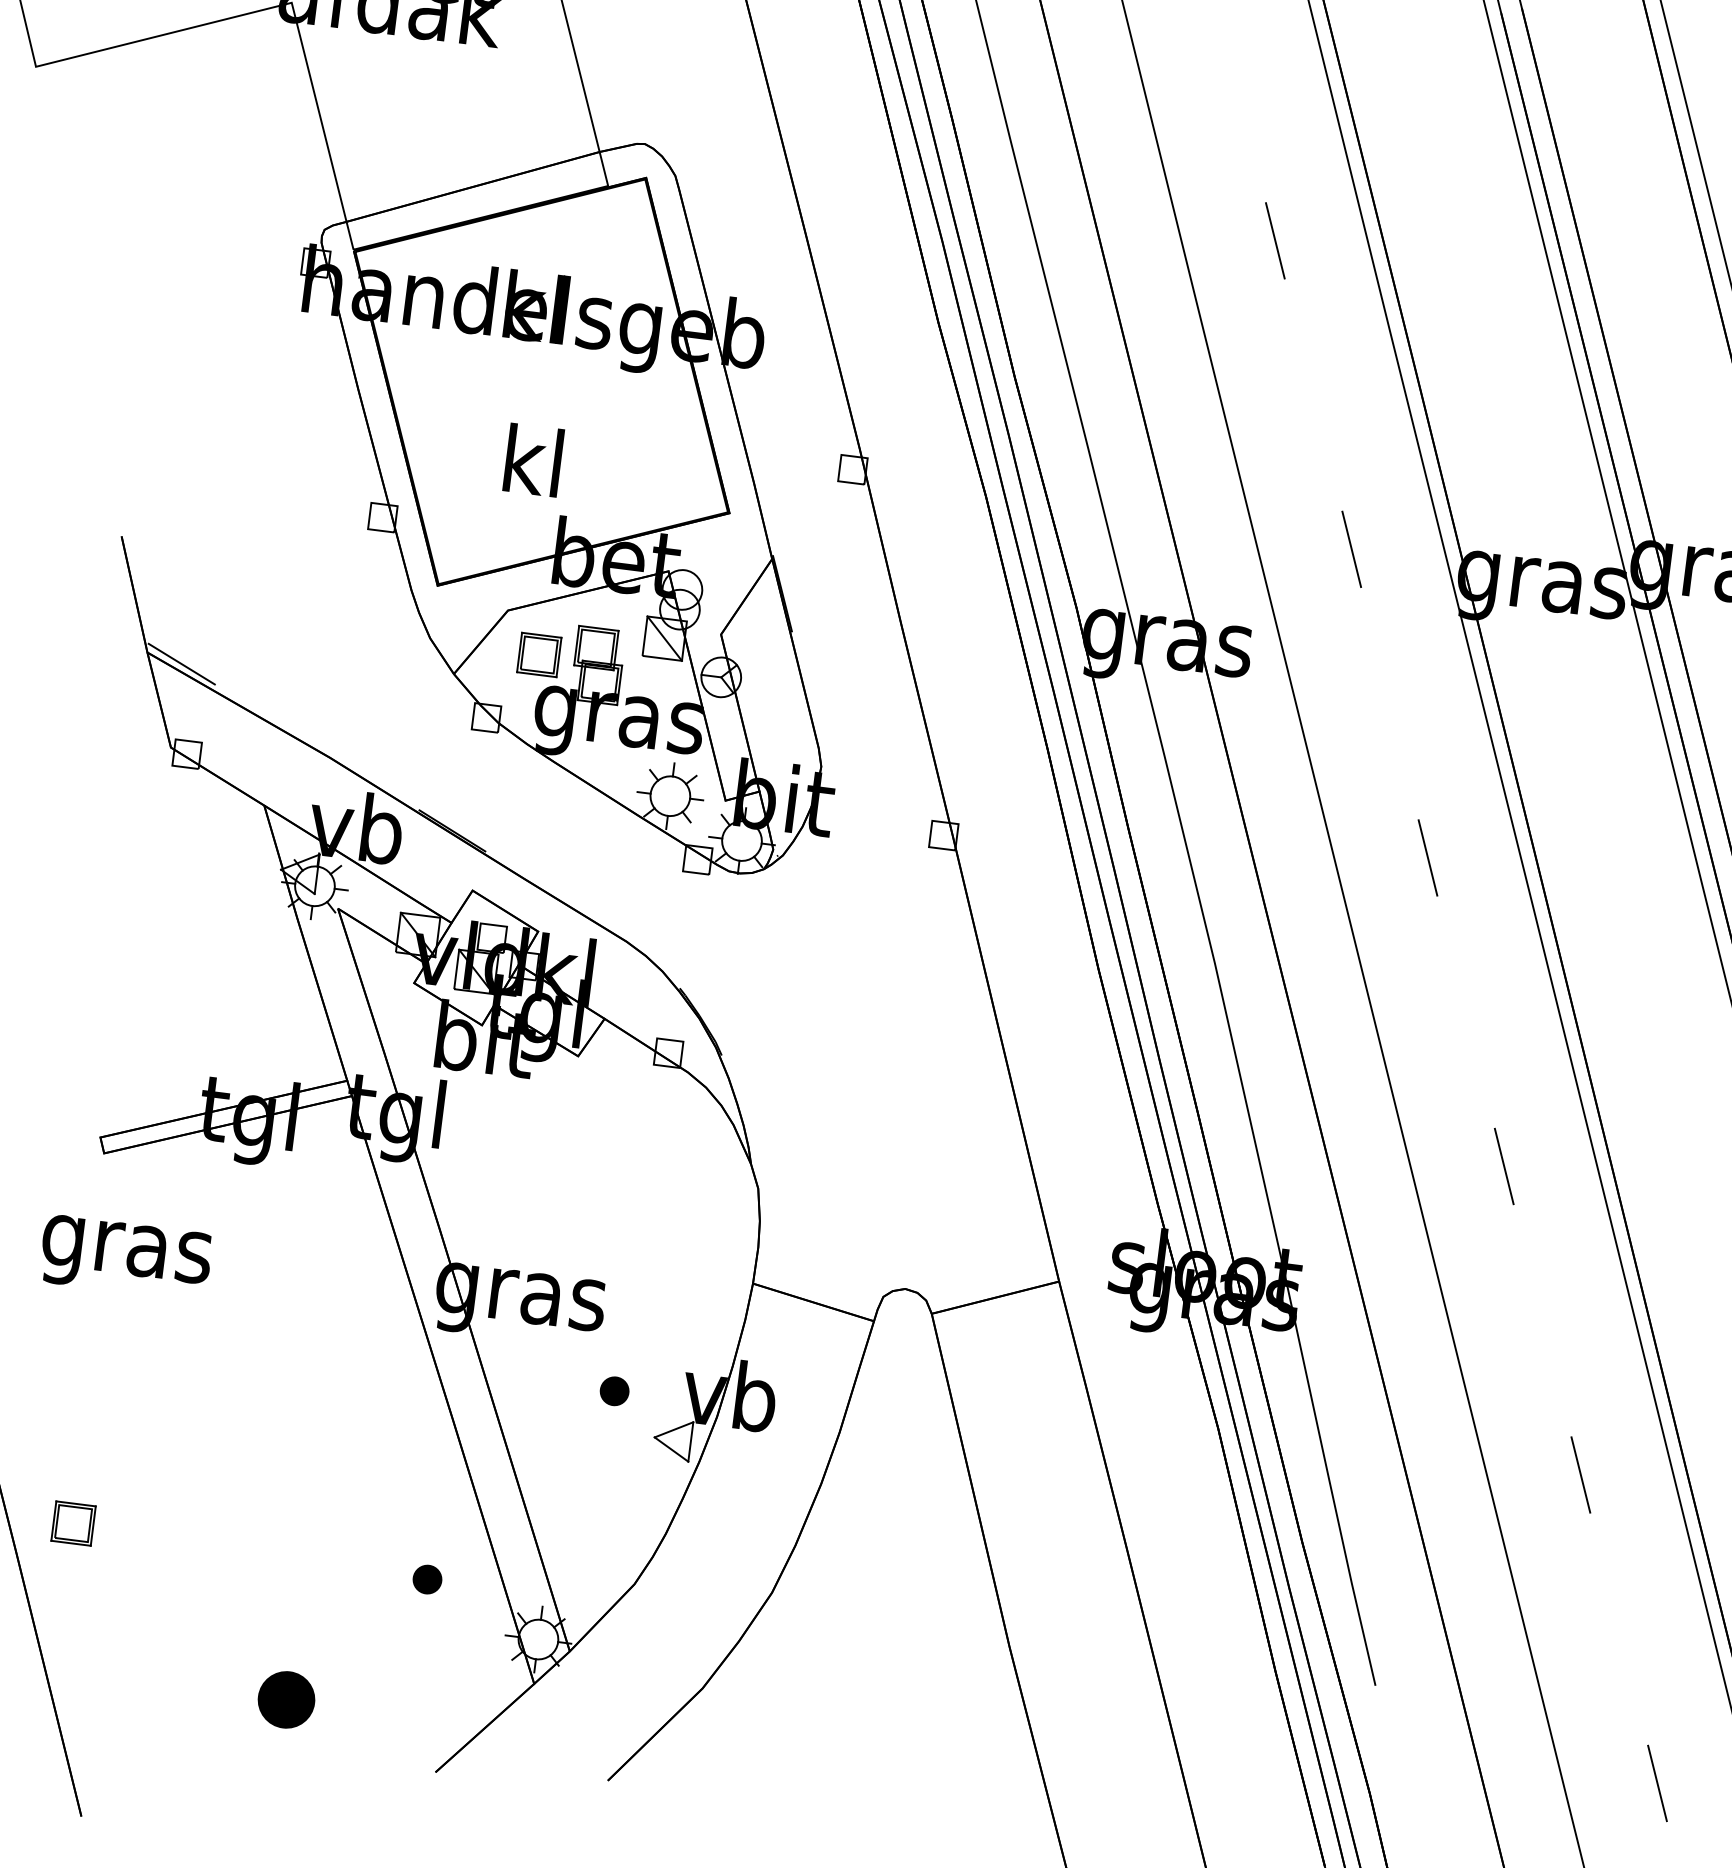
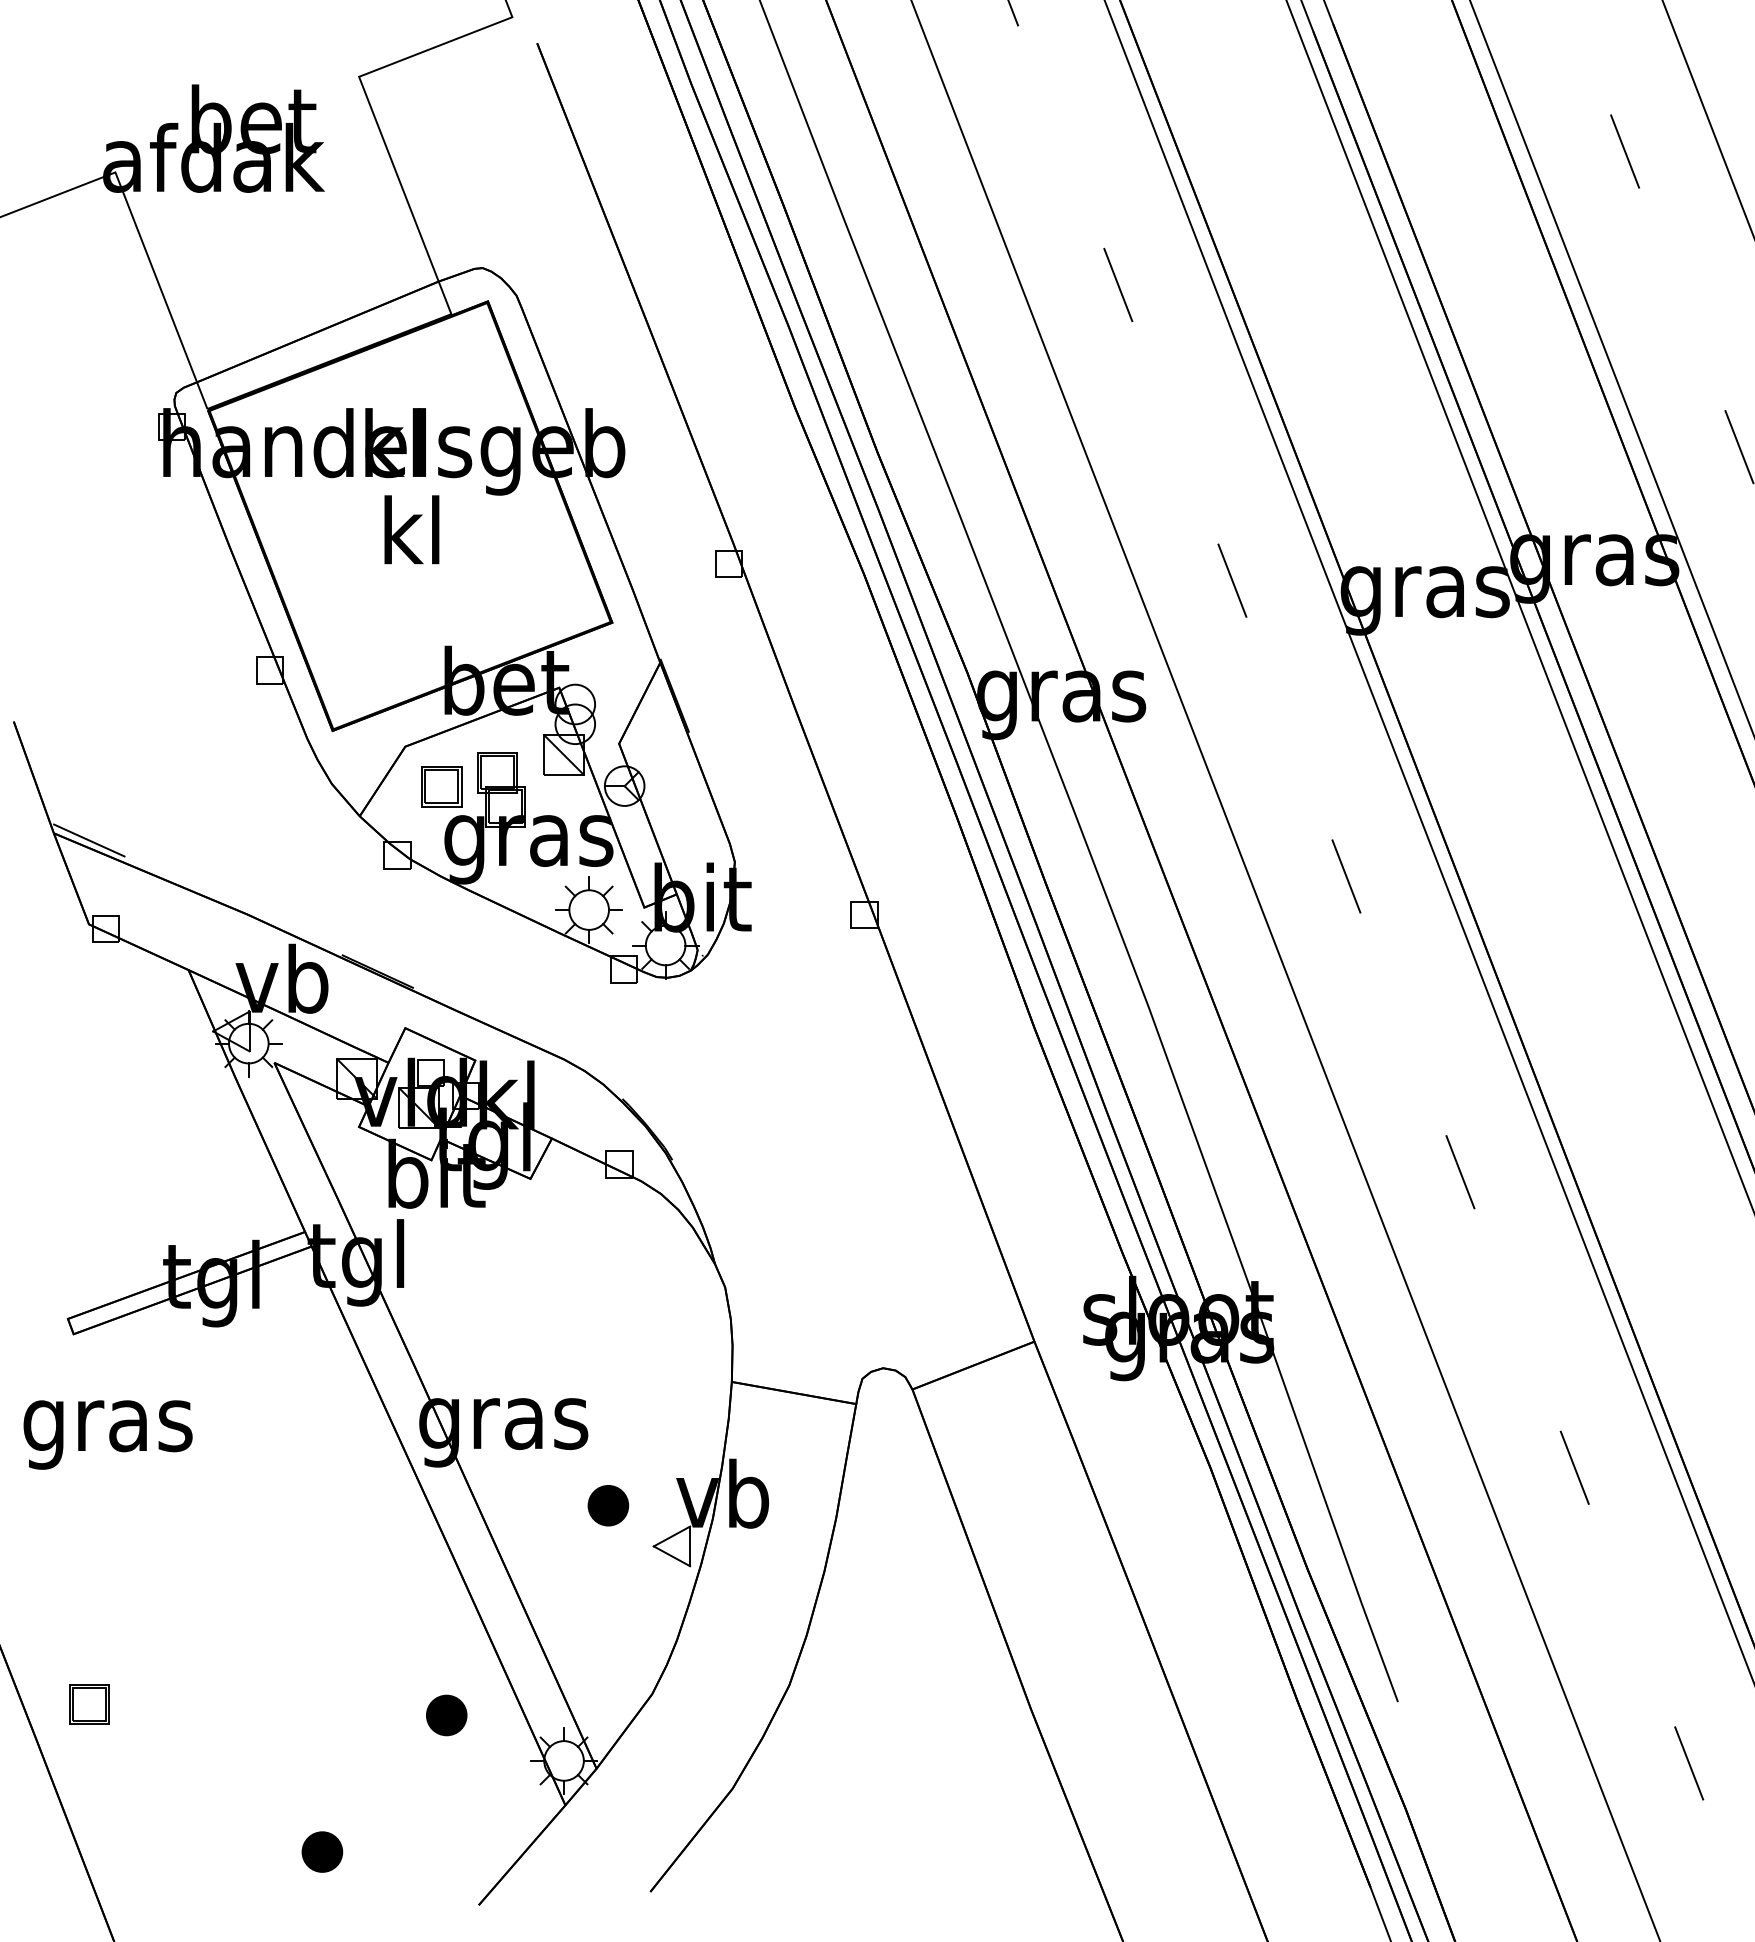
text: (533, 459) -> (411, 529), moved
part: (614, 1391) -> (608, 1505), size x1.43
part: (427, 1579) -> (446, 1715), size x1.43
part: (286, 1699) -> (322, 1851), size x0.71

